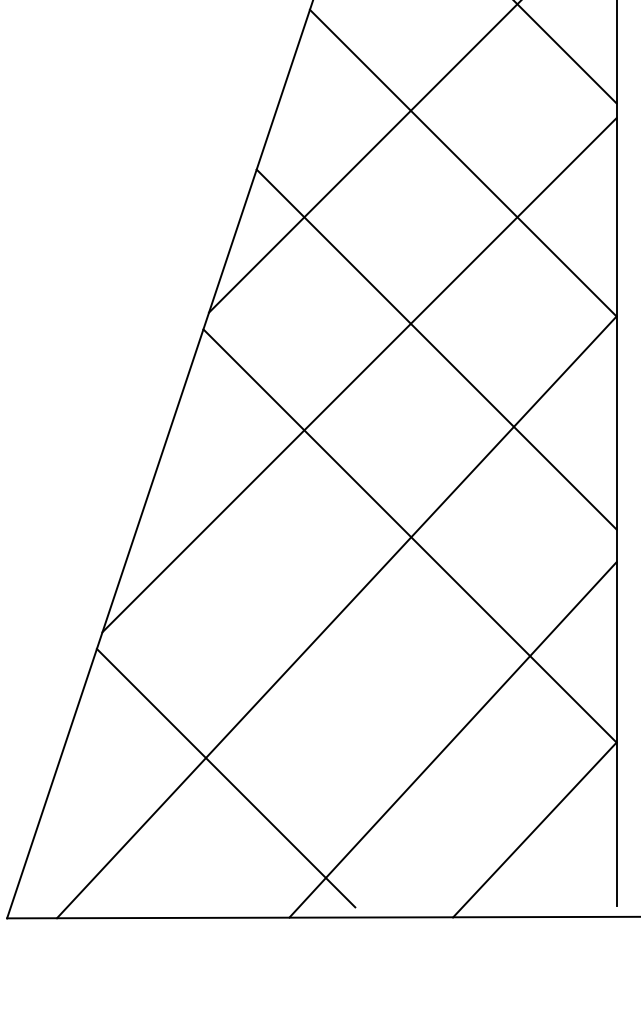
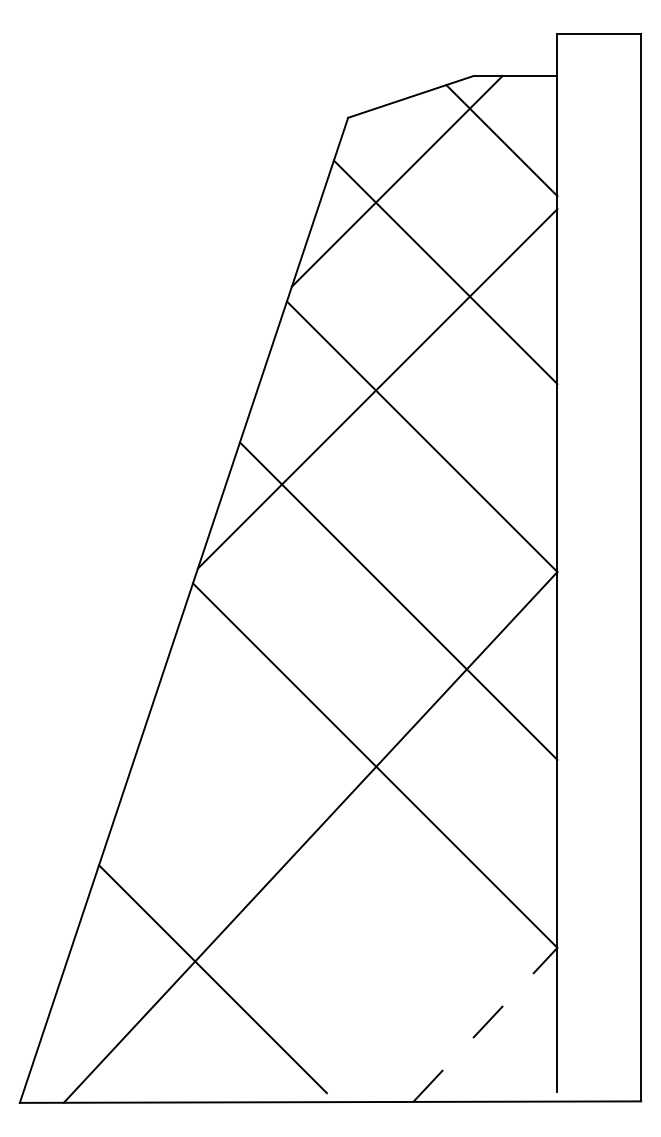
line: (359, 374) -> (330, 623), removed
line: (452, 739) -> (412, 945), removed
line: (535, 829) -> (485, 1024), solid -> dashed

